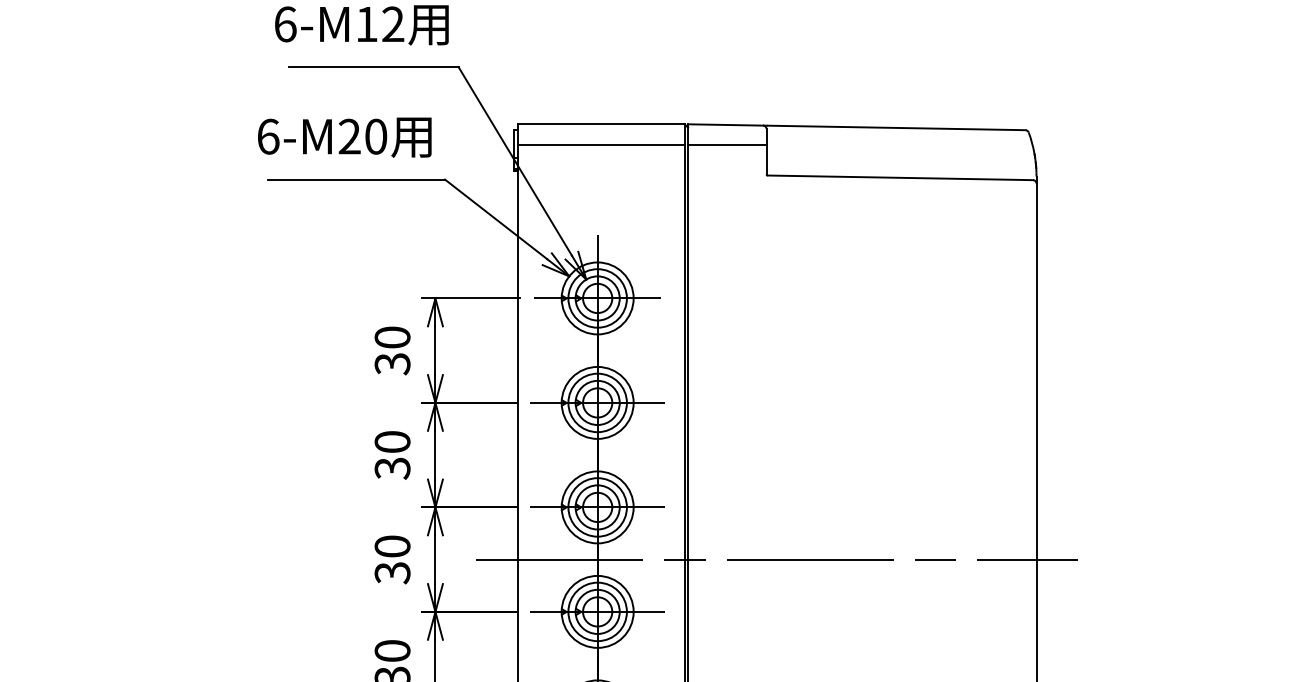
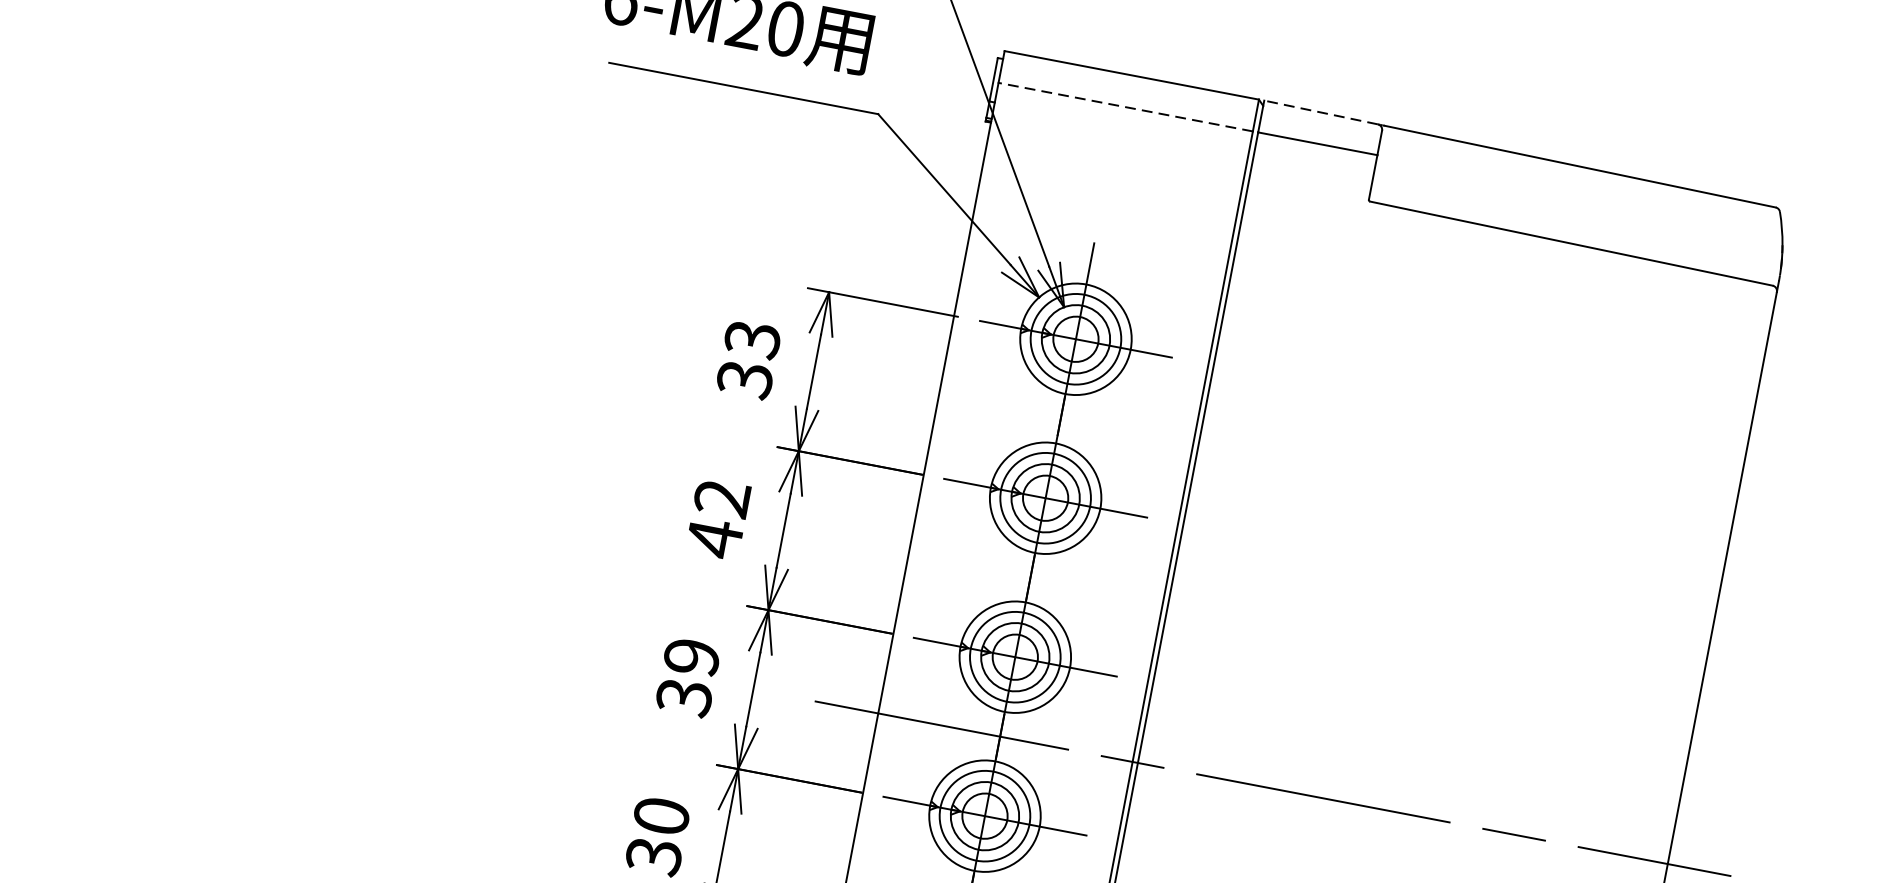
line: (725, 124) -> (1320, 111), solid -> dashed
line: (601, 145) -> (1126, 107), solid -> dashed
text: (392, 337) -> (752, 339), 30 -> 33
text: (392, 455) -> (718, 518), 30 -> 42
text: (392, 546) -> (691, 657), 30 -> 39

